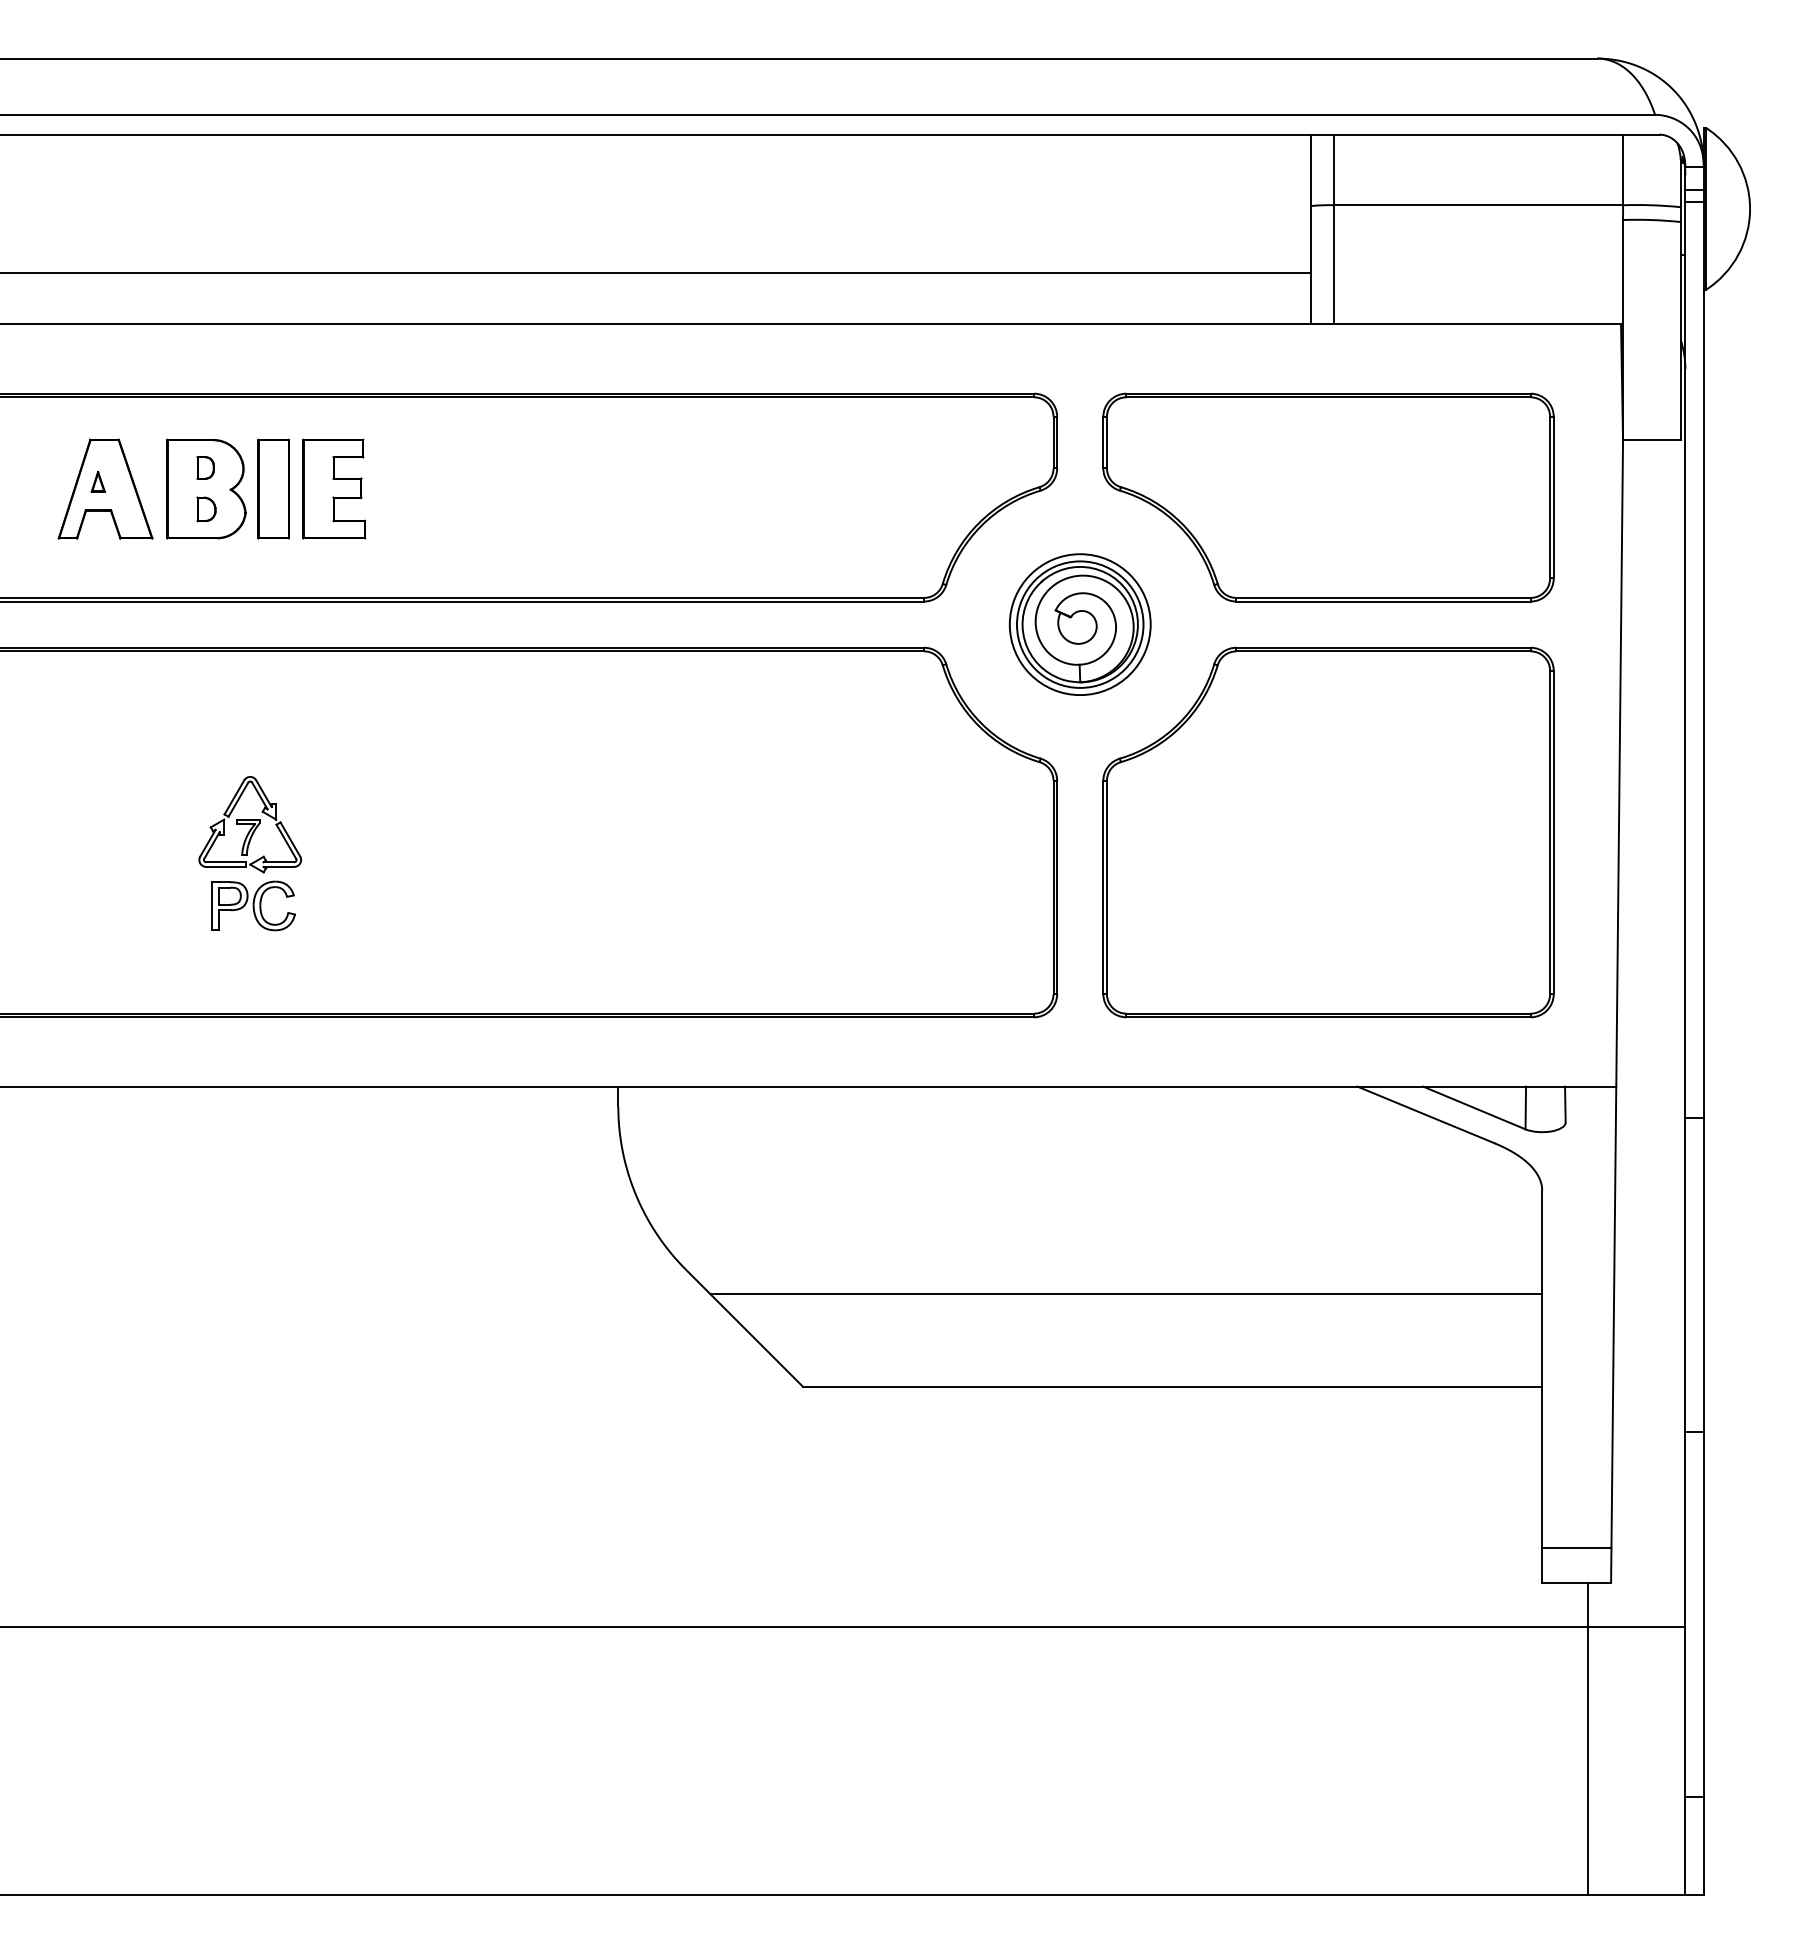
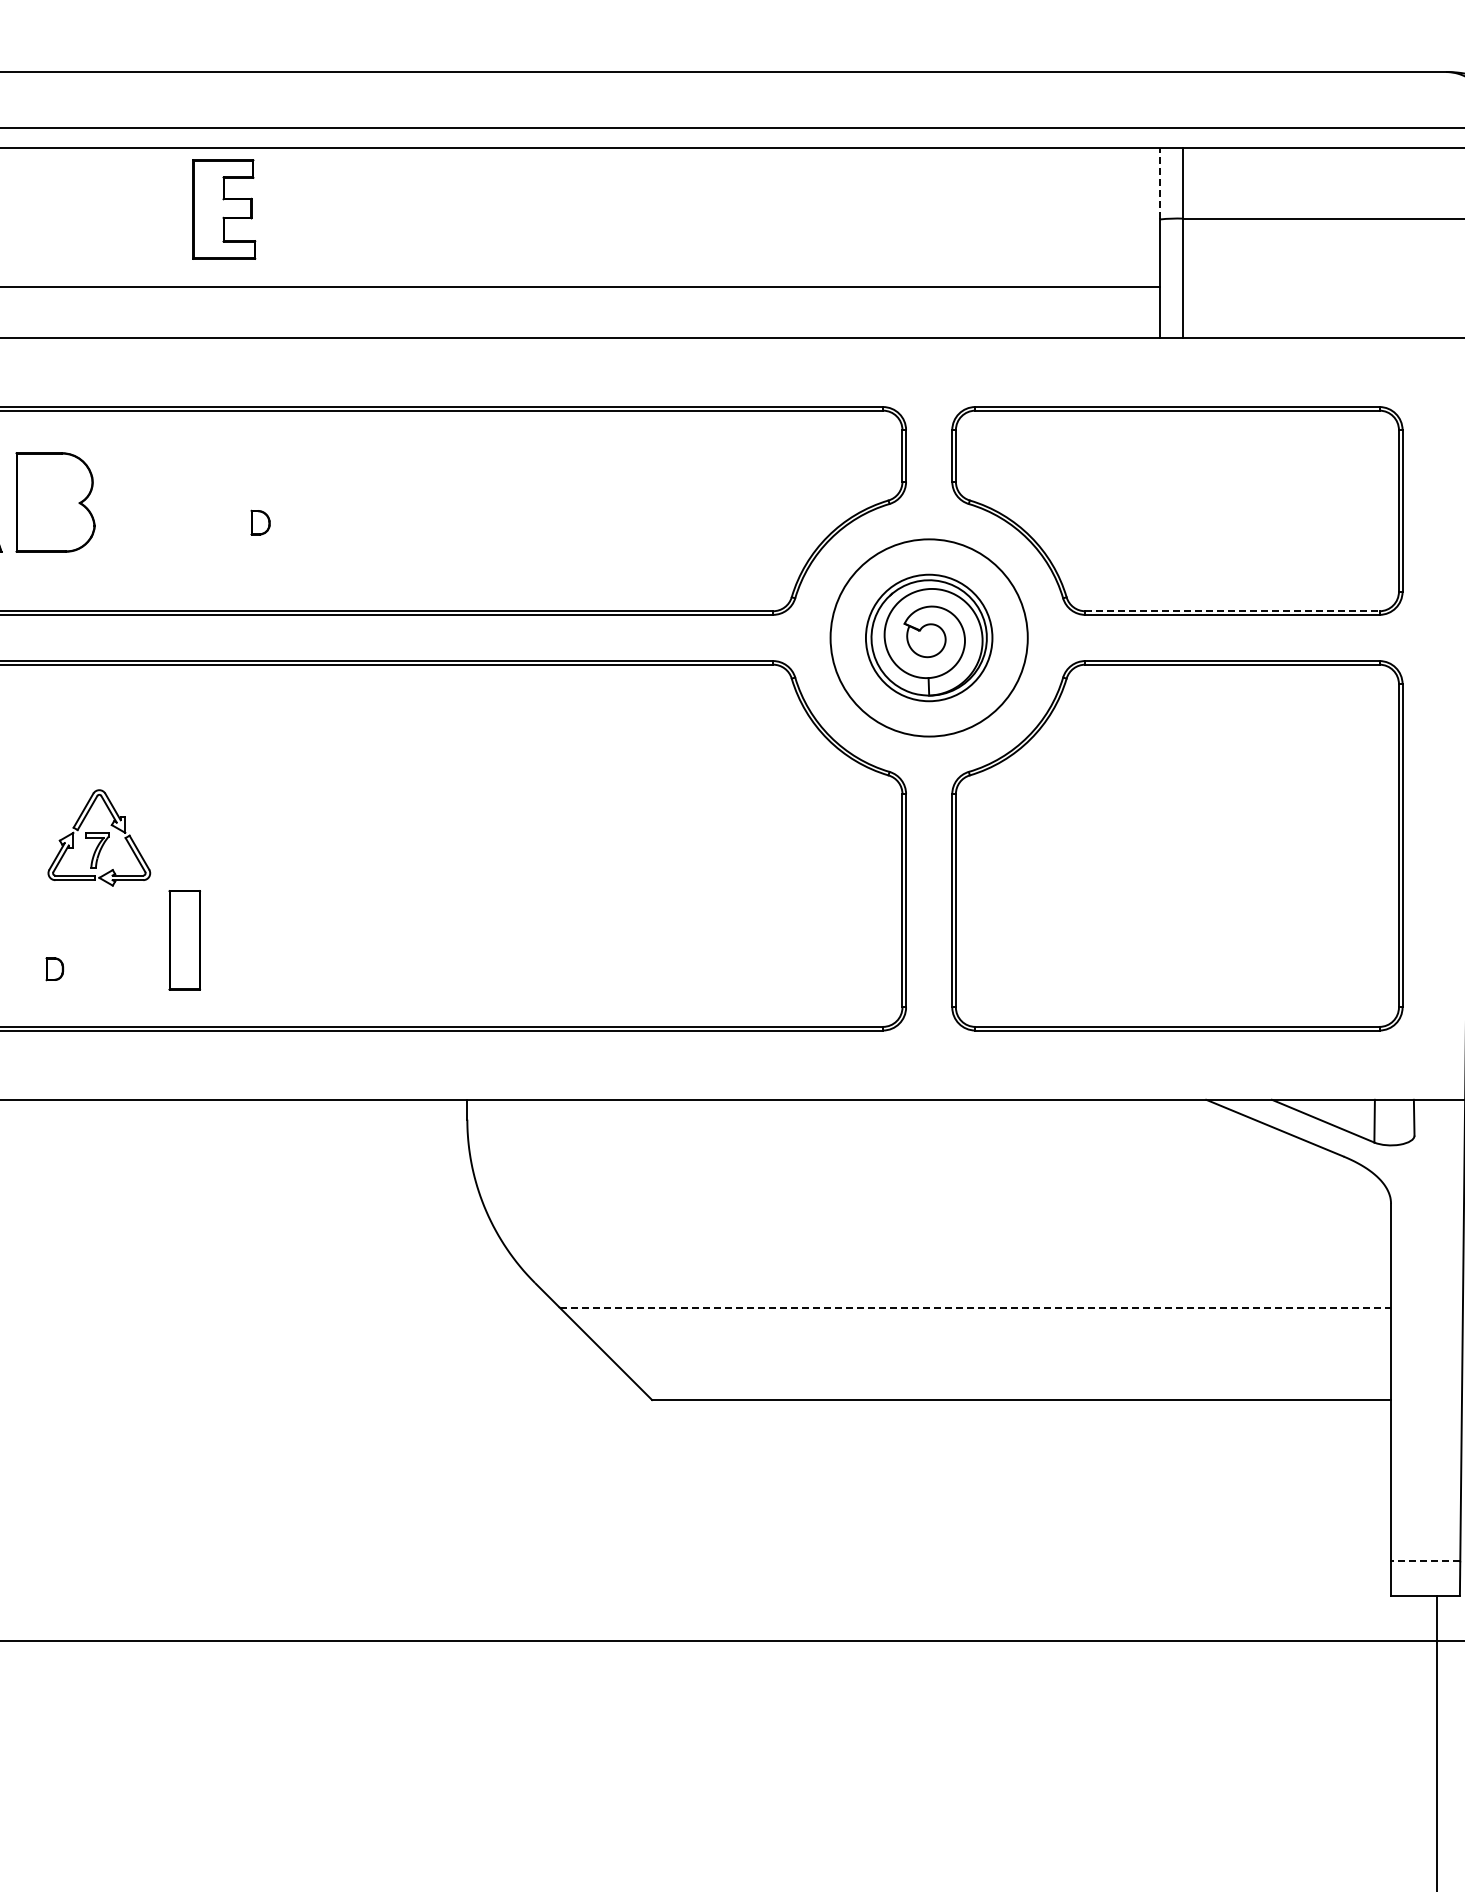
line: (1311, 170) -> (1160, 183), solid -> dashed
part: (205, 467) -> (54, 968), moved
part: (273, 488) -> (184, 939), moved
part: (334, 488) -> (224, 208), moved
part: (206, 509) -> (260, 522), moved
line: (1384, 597) -> (1233, 610), solid -> dashed
circle: (1079, 624) -> (928, 637), size x1.4
part: (253, 905) -> (102, 918), removed
line: (1126, 1294) -> (975, 1307), solid -> dashed
line: (1576, 1548) -> (1425, 1561), solid -> dashed

